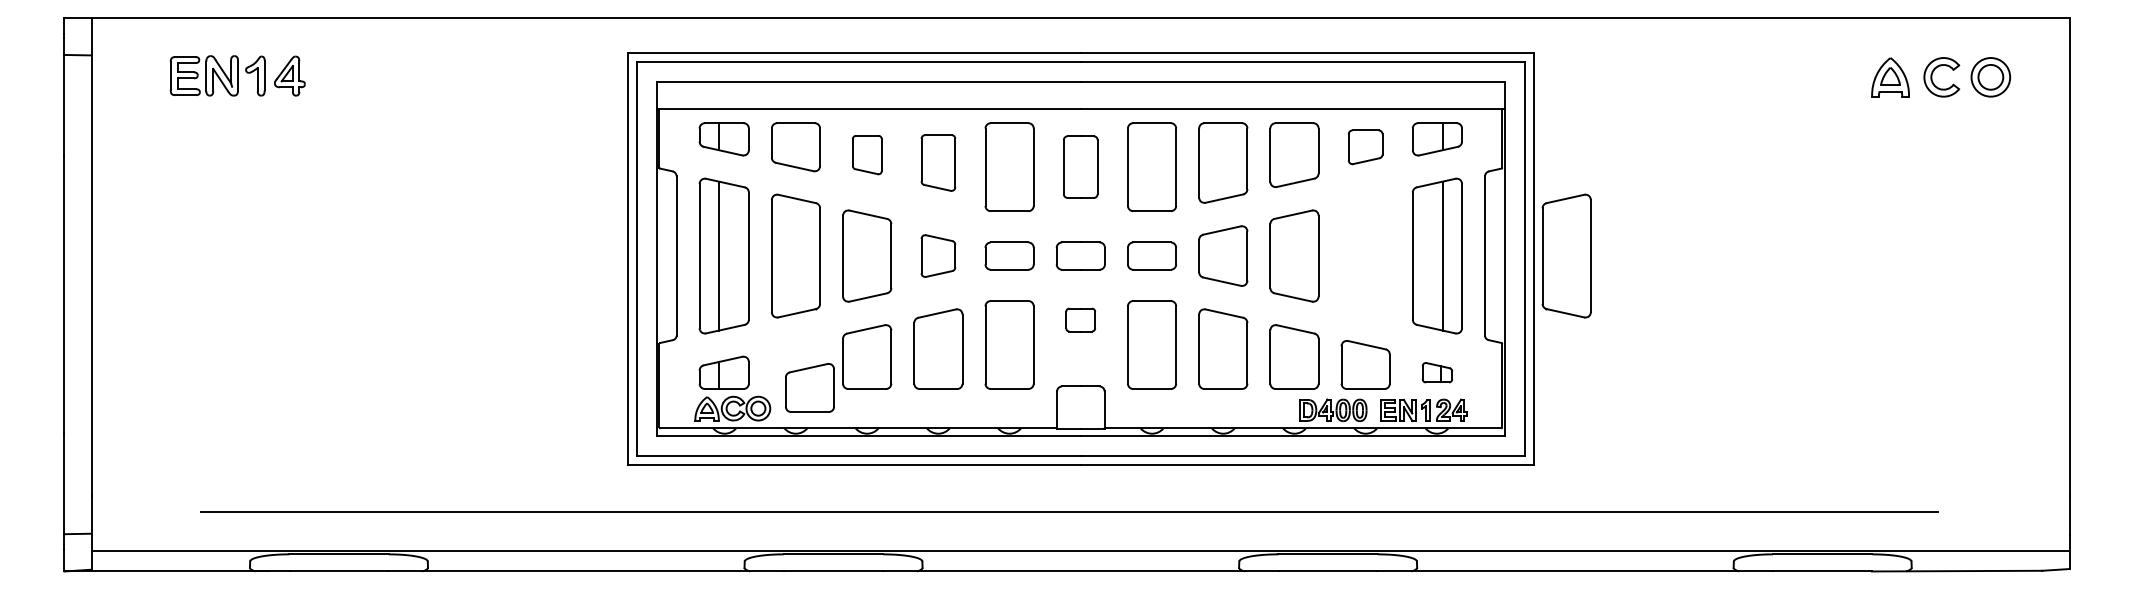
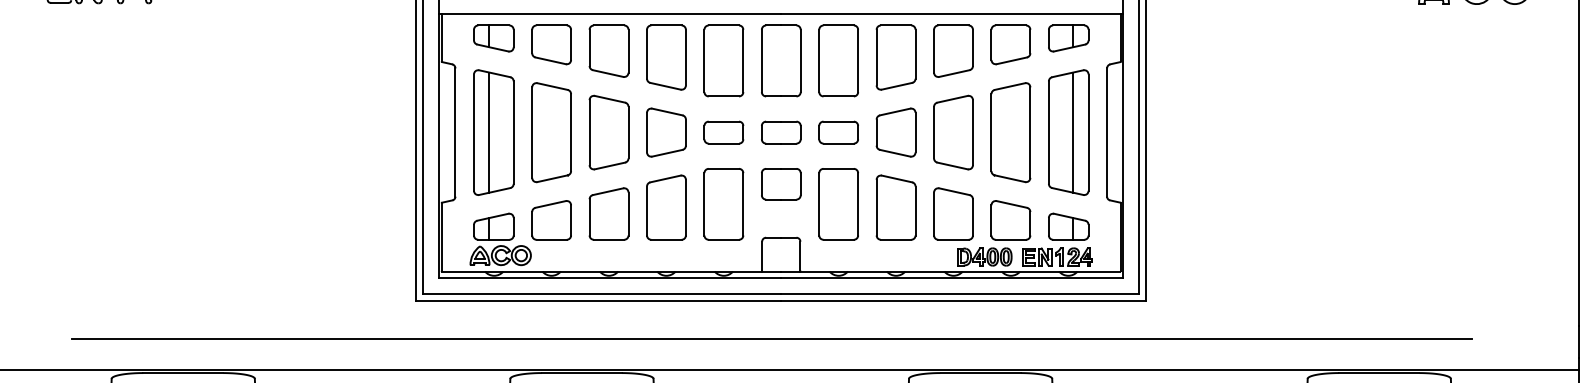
part: (1365, 147) -> (1010, 45), size x1.43
part: (867, 154) -> (609, 50), size x1.67
part: (938, 162) -> (666, 57), size x1.43
part: (1080, 166) -> (781, 60), size x1.43
part: (938, 255) -> (666, 132), size x1.43
part: (1566, 255) -> (1010, 132), moved
part: (1080, 319) -> (781, 183), size x1.67
part: (1437, 372) -> (1068, 226), size x1.67
part: (809, 387) -> (551, 220), moved

